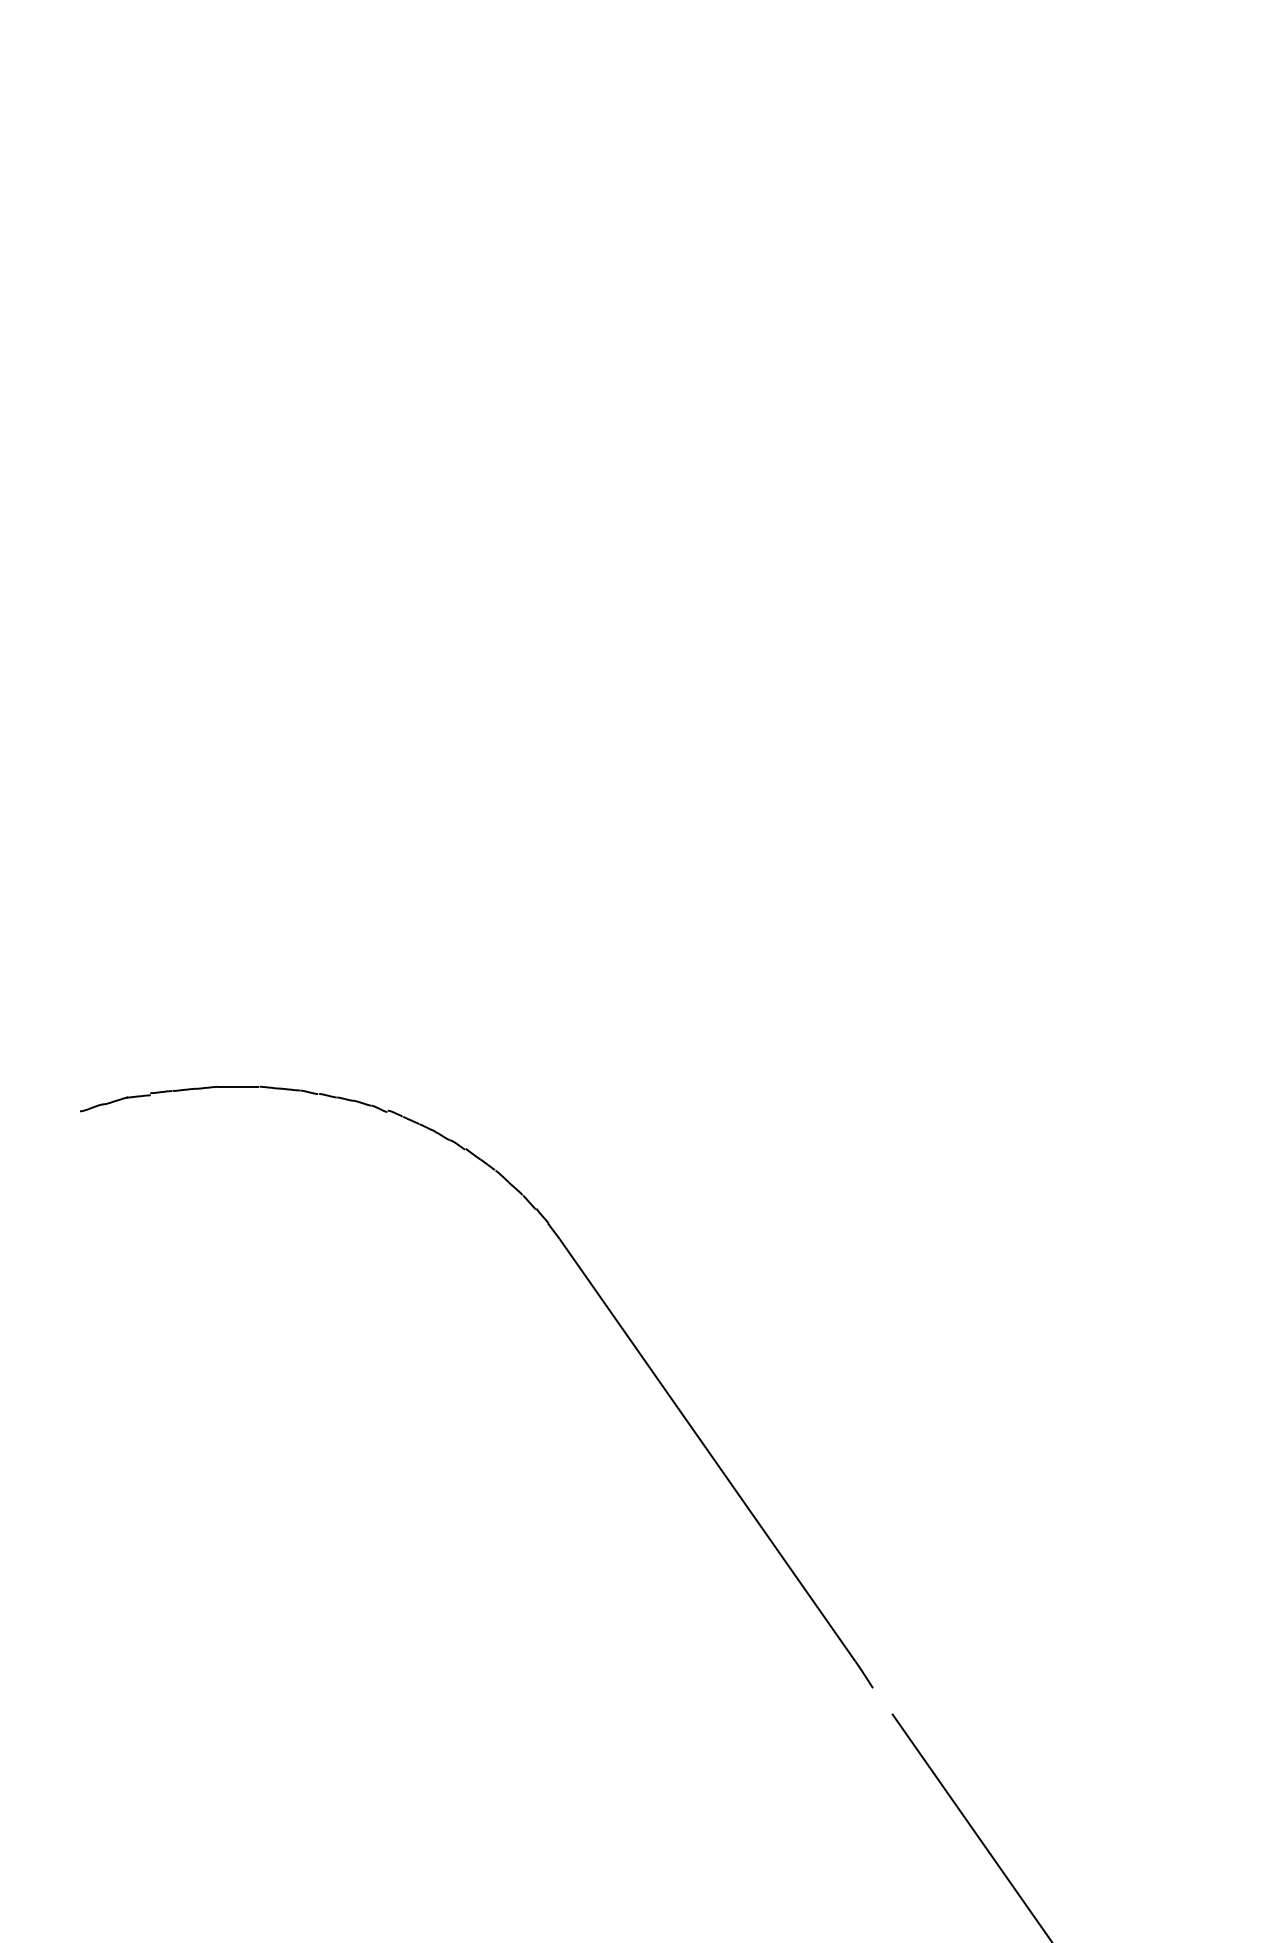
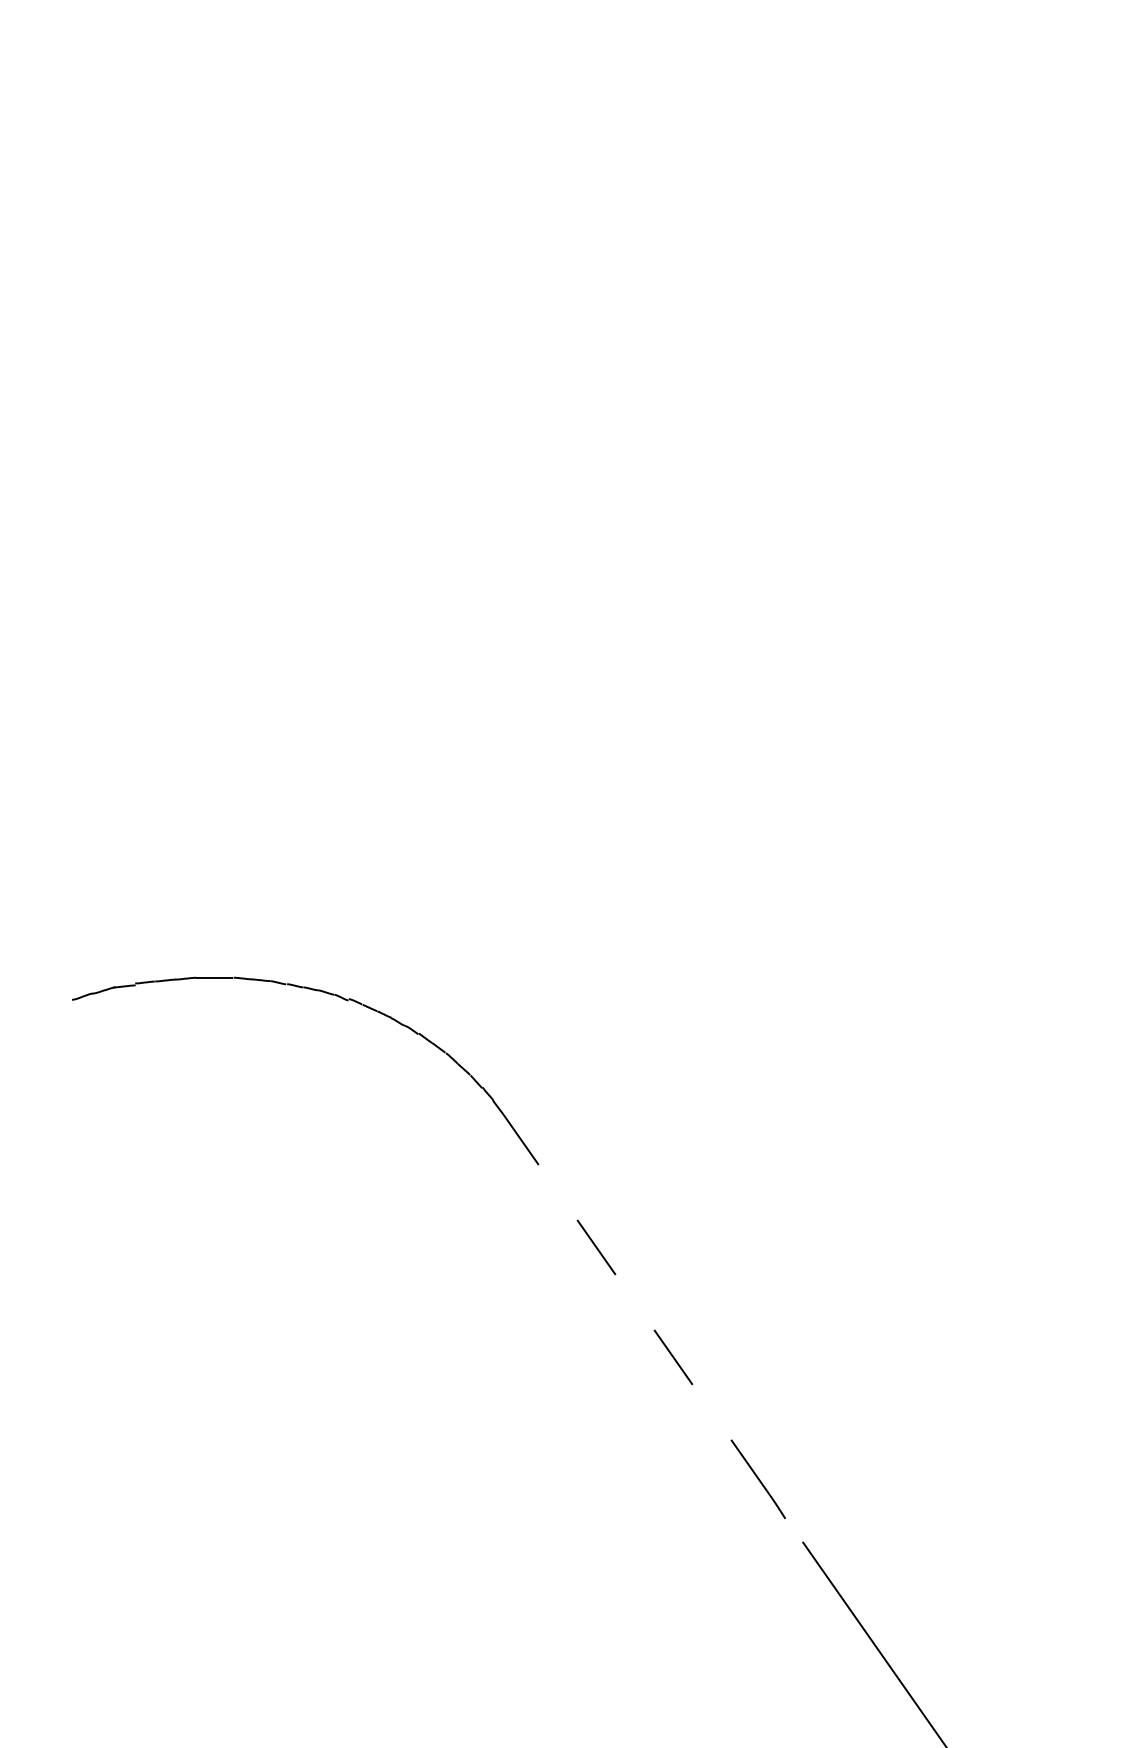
line: (707, 1450) -> (636, 1304), solid -> dashed

